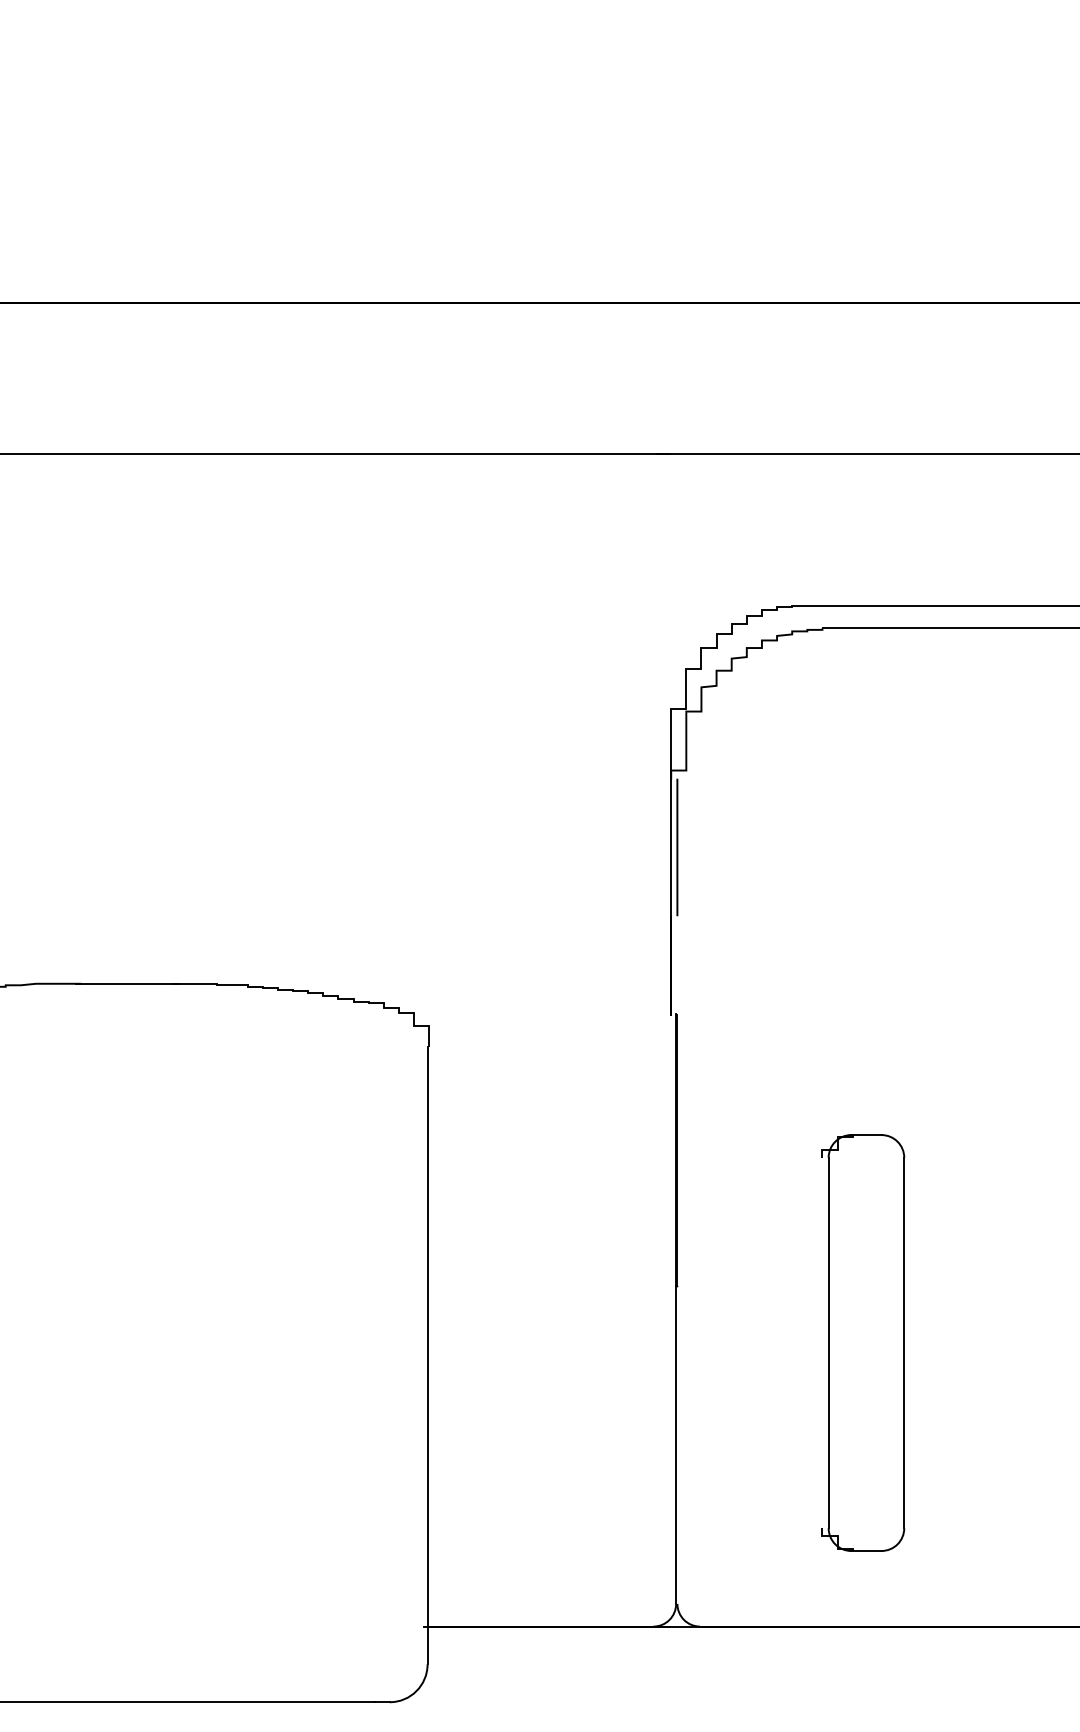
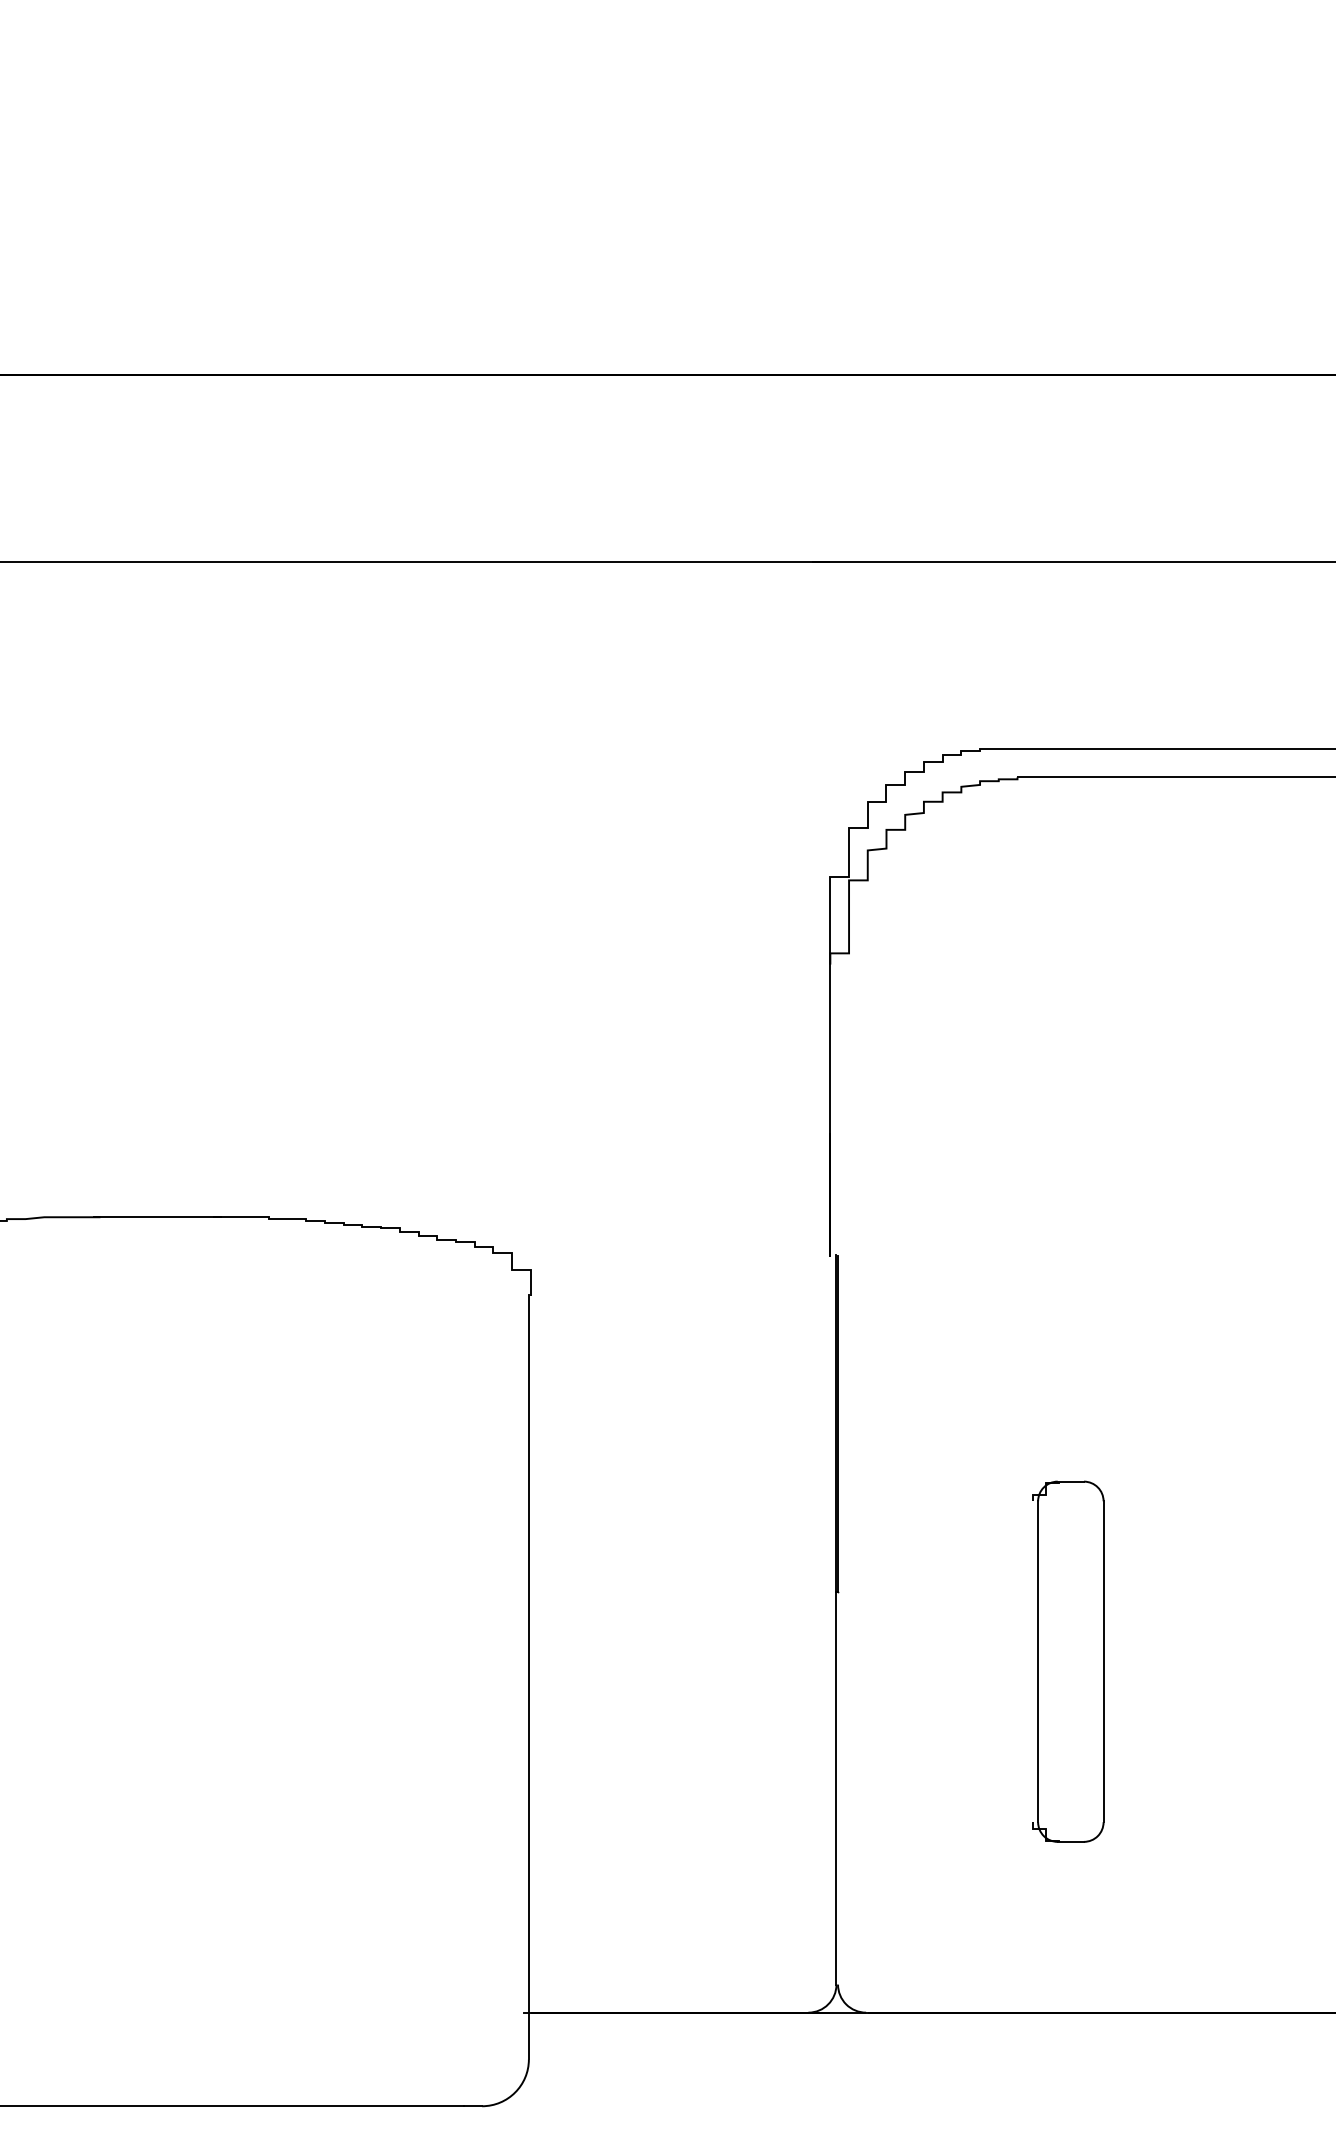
line: (677, 847) -> (838, 1048), removed
part: (863, 1342) -> (1068, 1661), size x0.7

